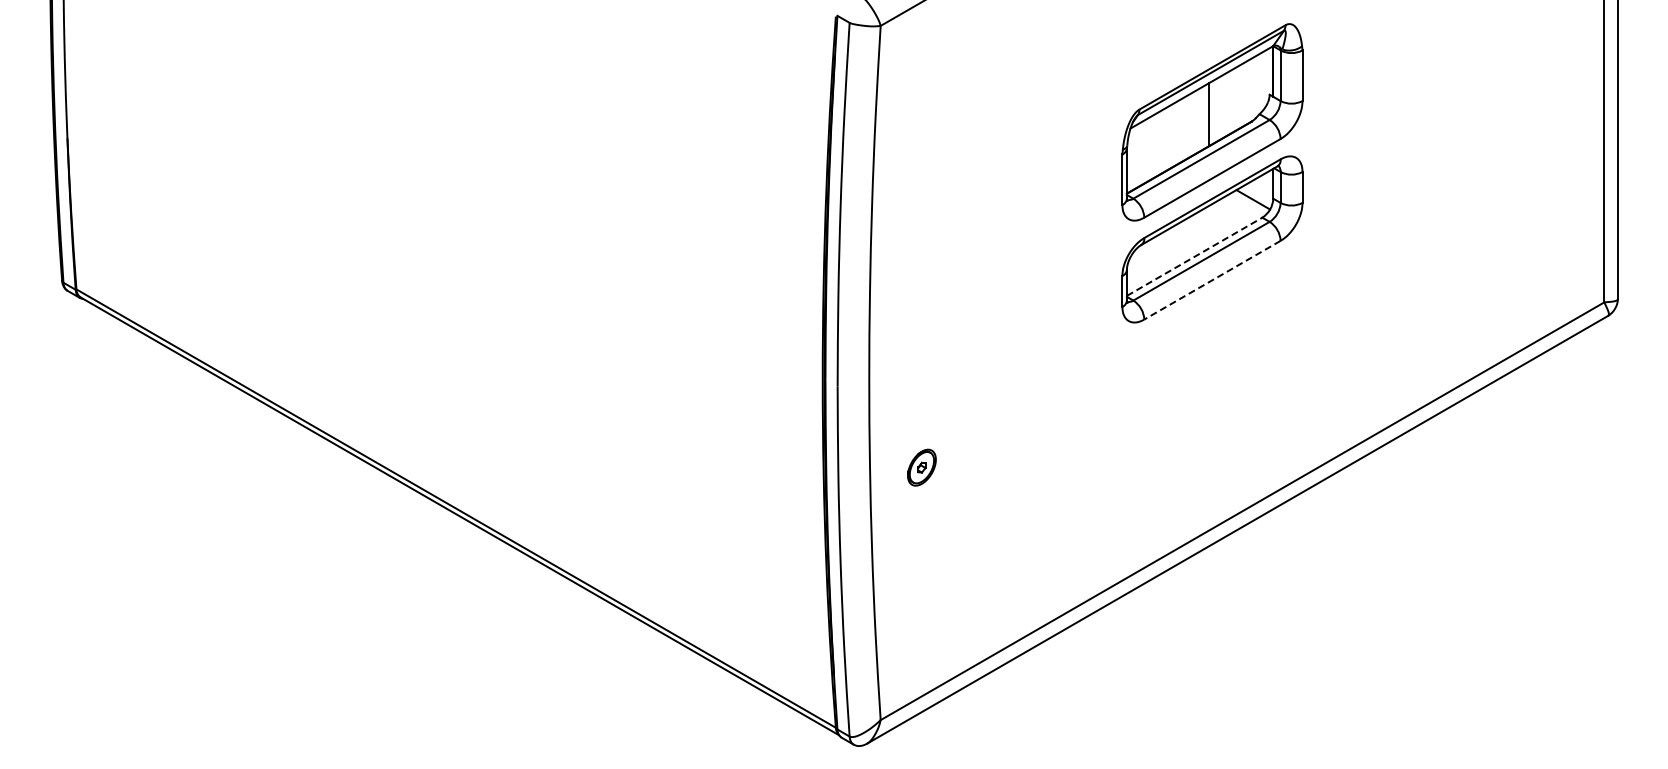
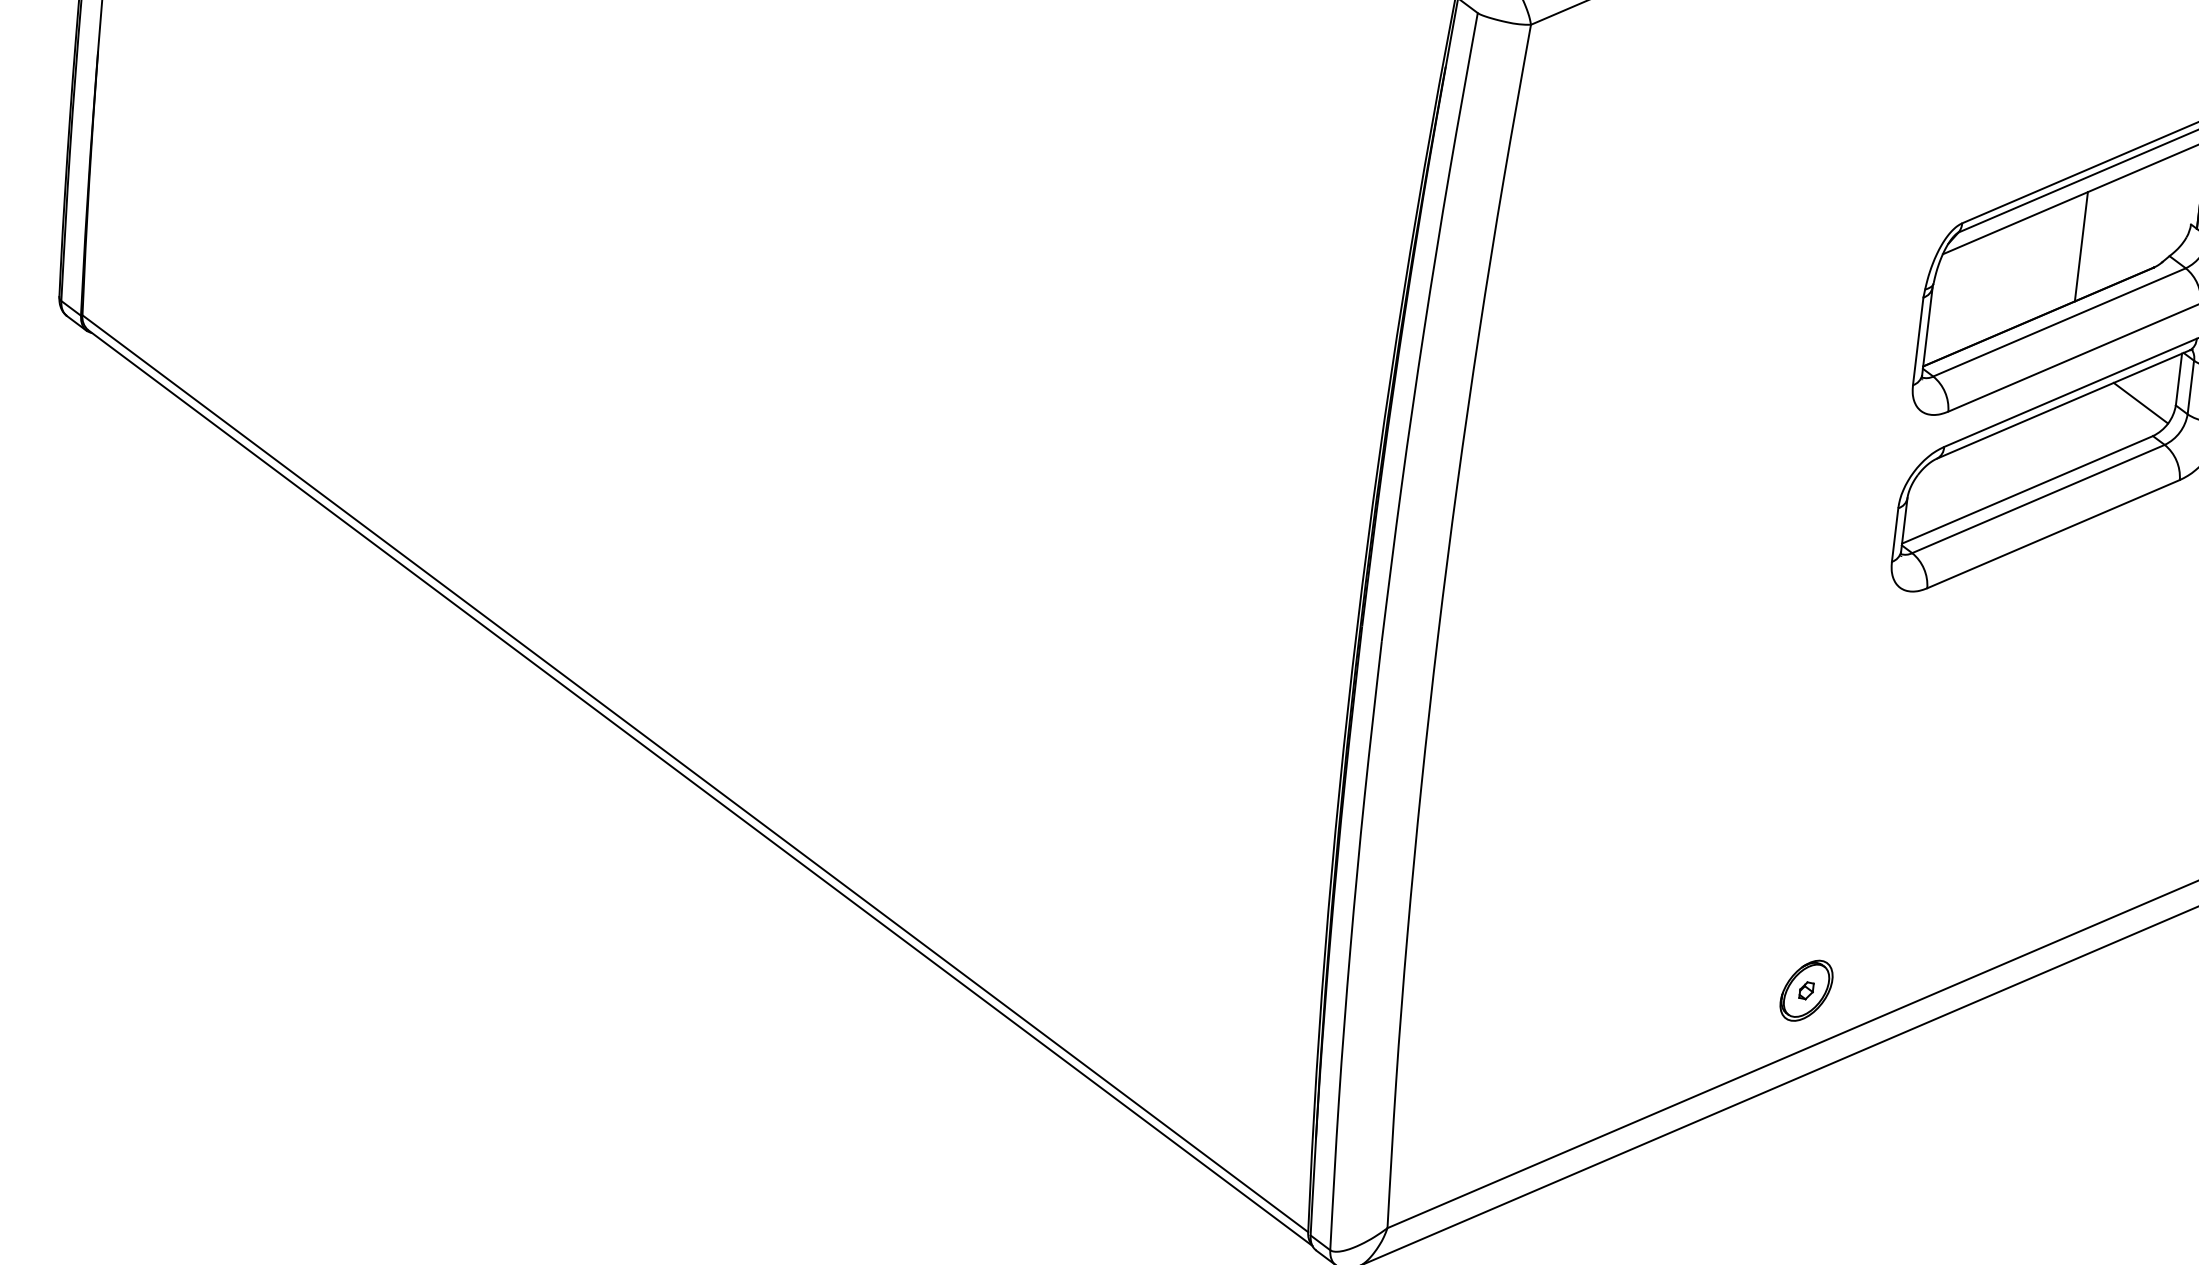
line: (1195, 256) -> (2029, 489), dashed -> solid
line: (1212, 280) -> (2053, 534), dashed -> solid
part: (921, 467) -> (1805, 990), moved

